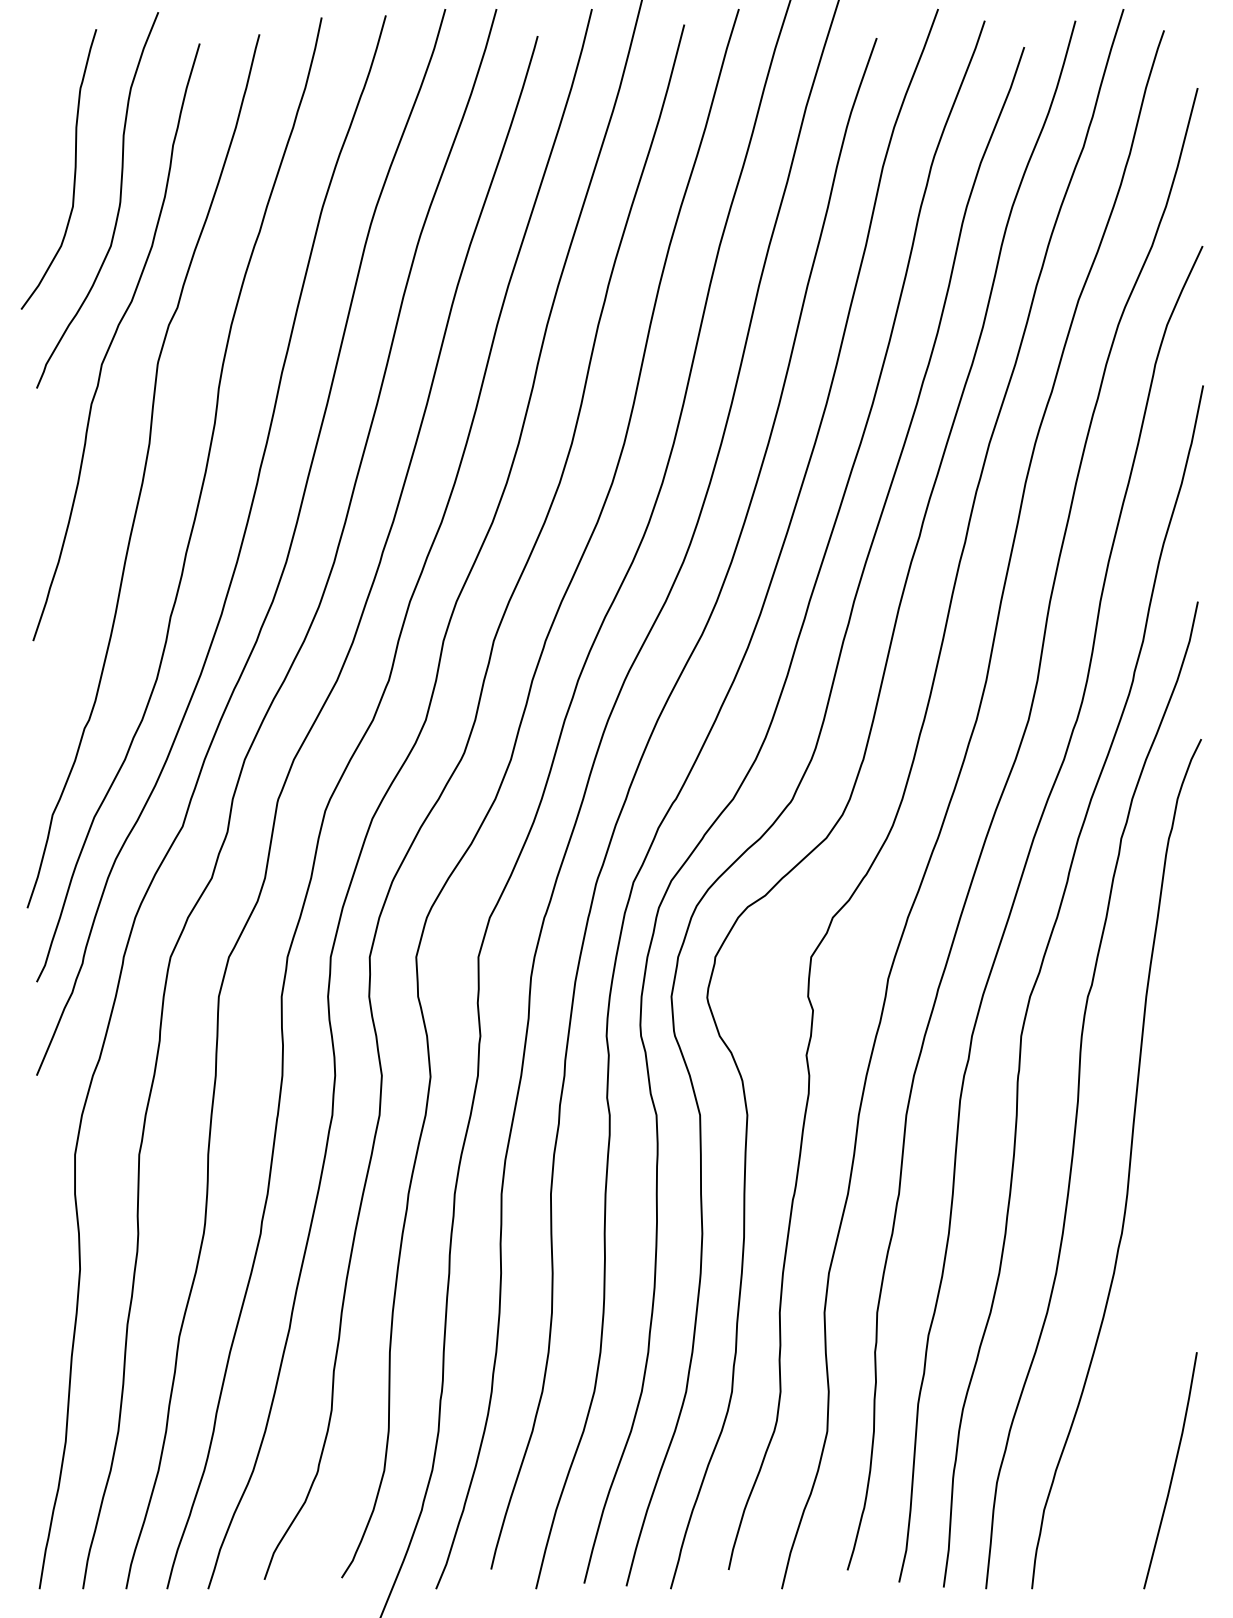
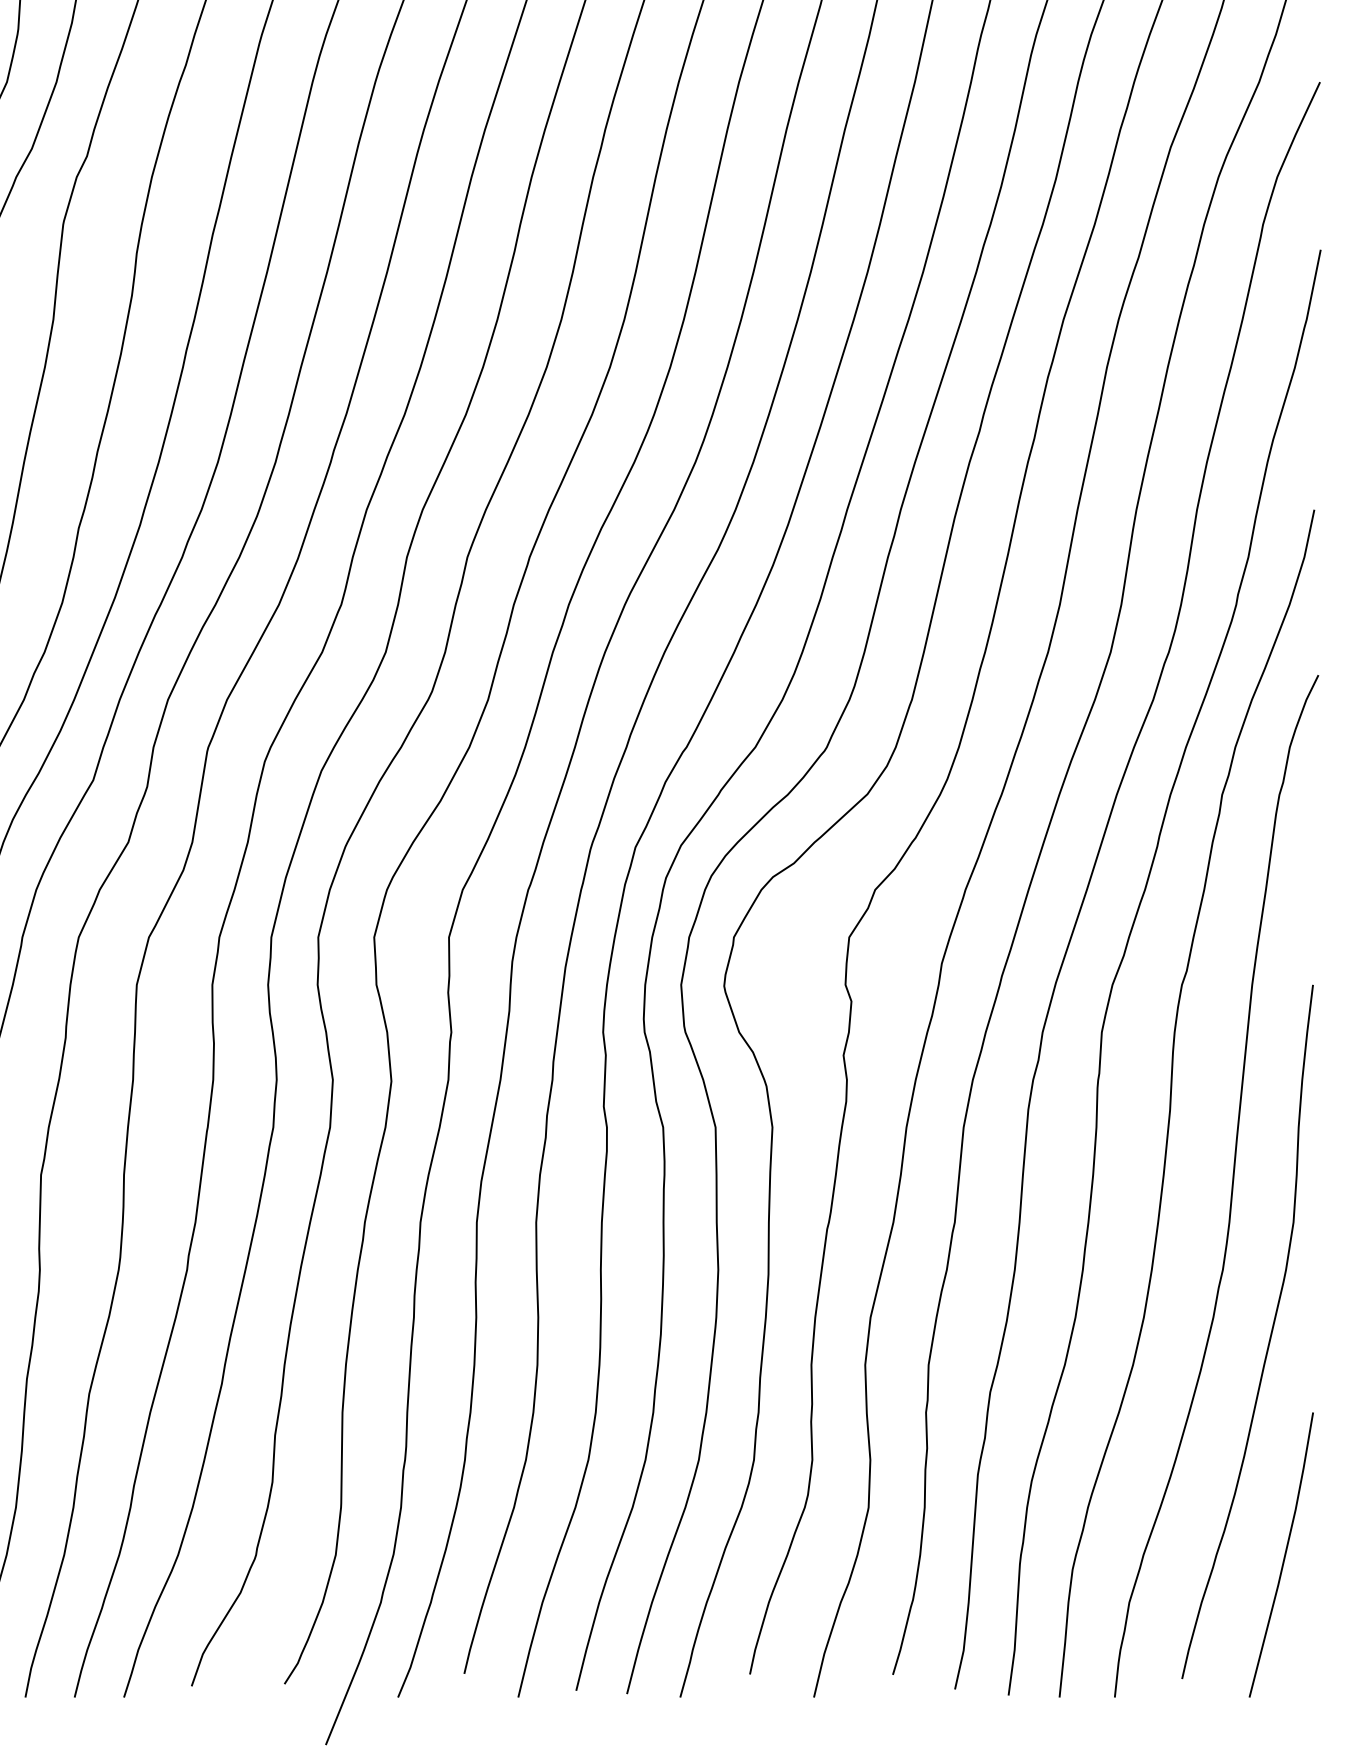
curve: (1160, 1289) -> (1269, 1337), added

